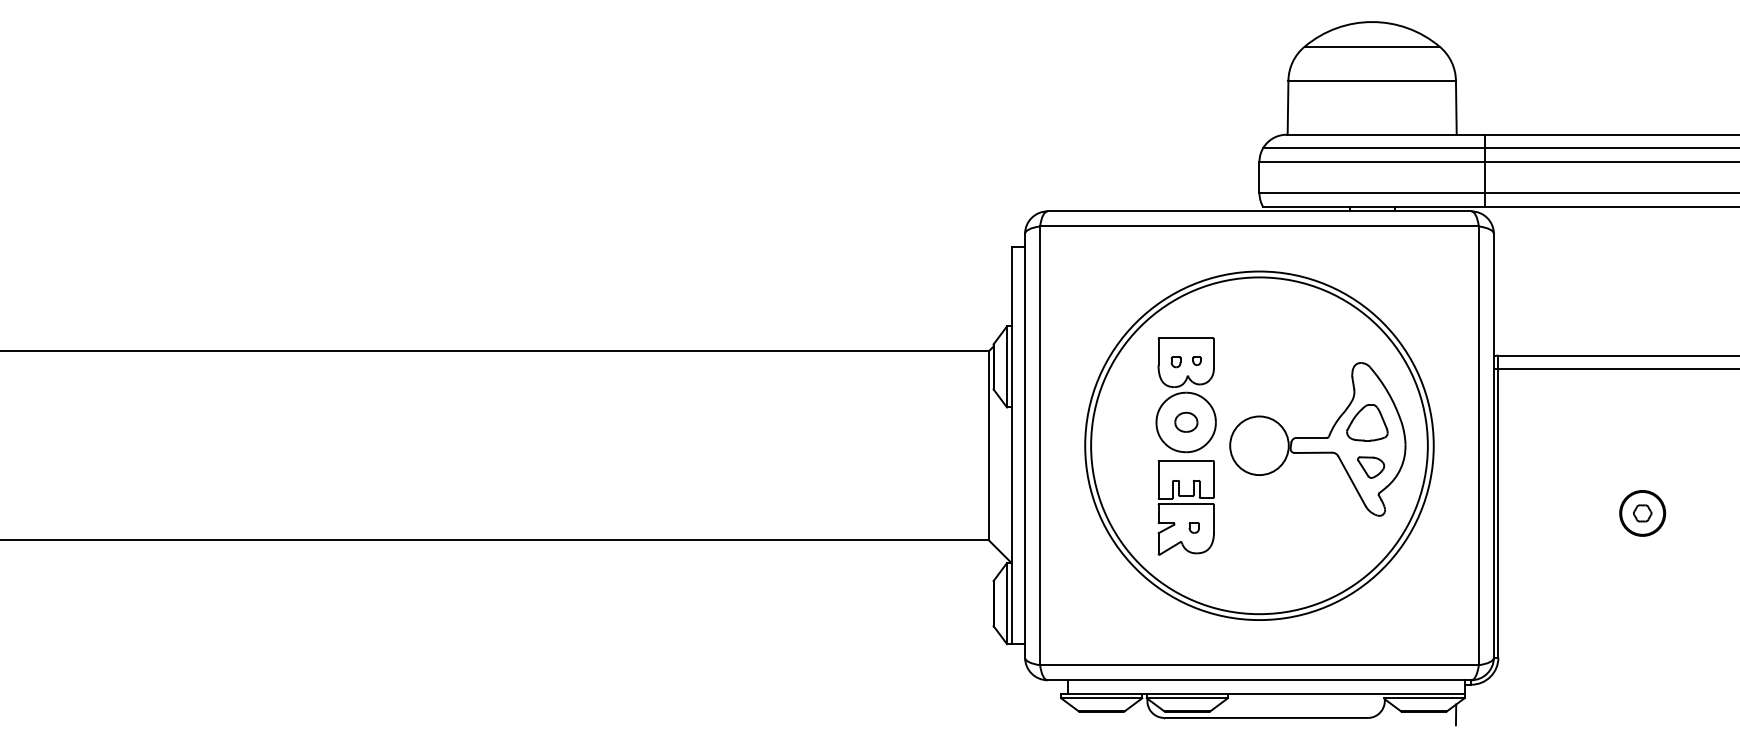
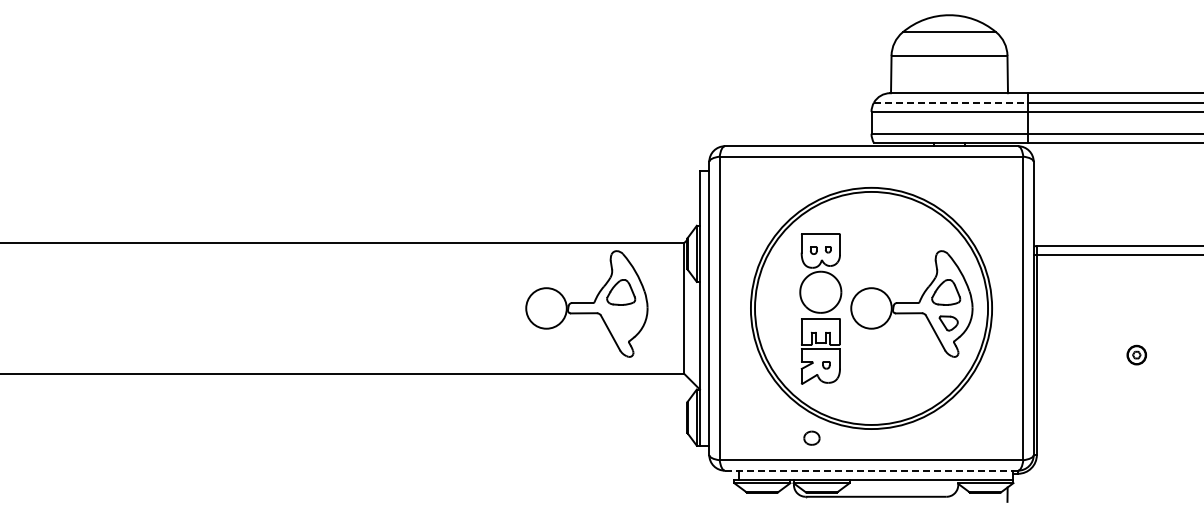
line: (1373, 148) -> (950, 102), solid -> dashed
part: (1185, 421) -> (811, 437), moved
part: (847, 438) -> (586, 303), added
part: (1642, 512) -> (1136, 354), size x0.6
line: (1259, 679) -> (871, 470), solid -> dashed

